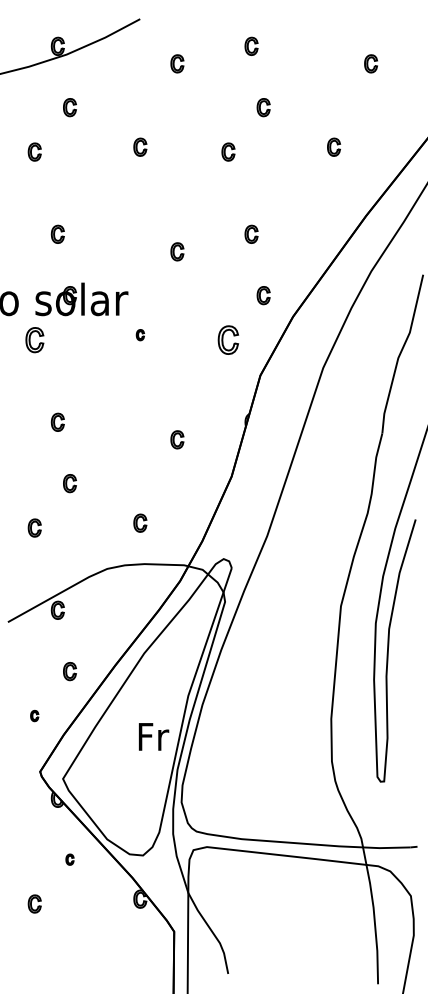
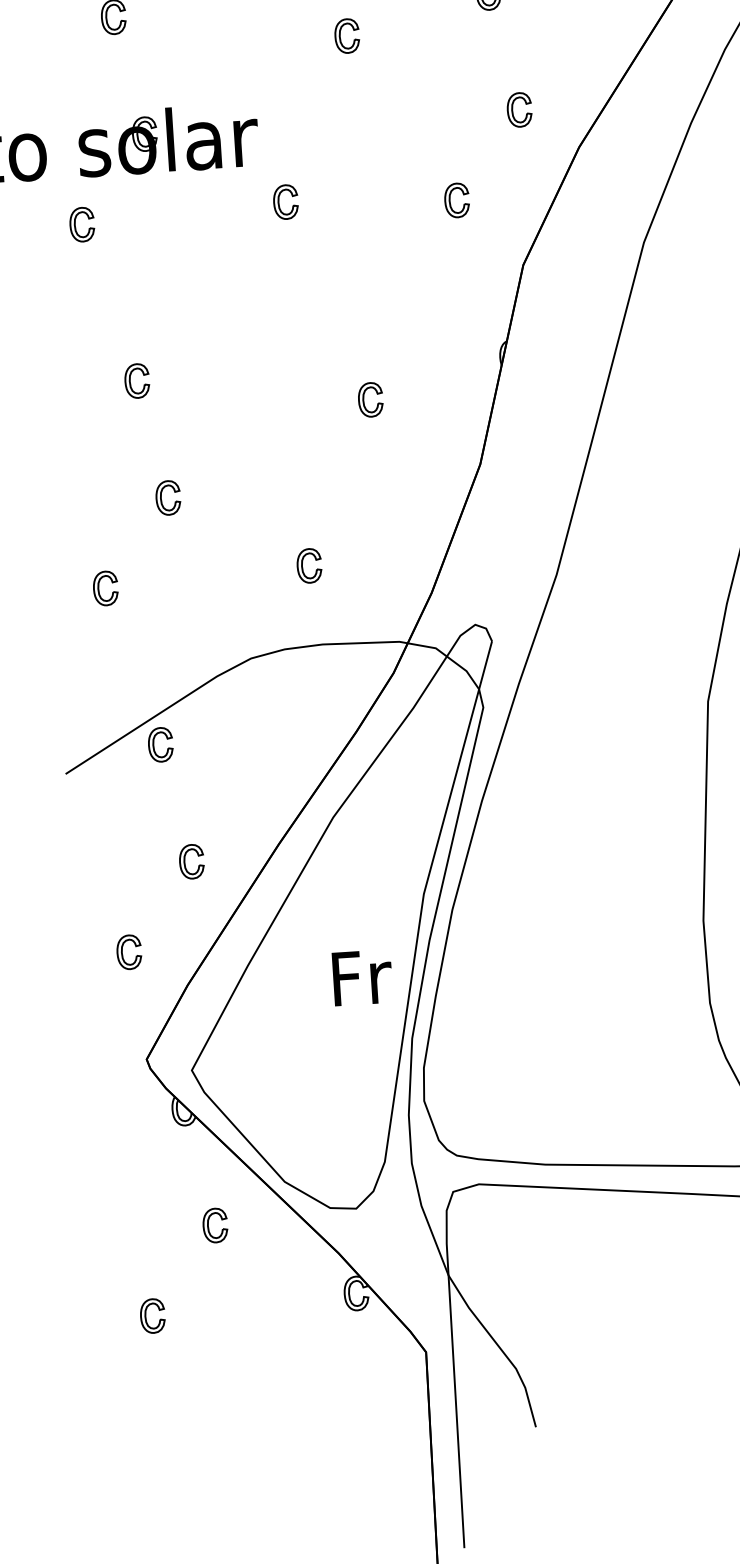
part: (140, 334) -> (286, 200), size x1.67
part: (34, 339) -> (81, 223), size x0.71
part: (228, 339) -> (457, 199), size x0.62
part: (34, 715) -> (128, 951), size x1.67
part: (69, 859) -> (214, 1225), size x1.67

